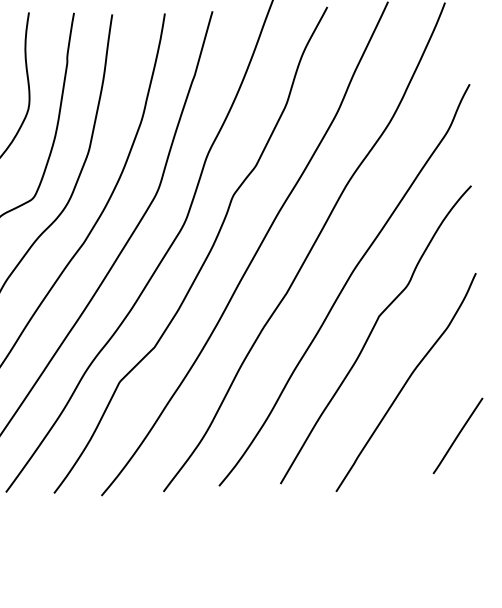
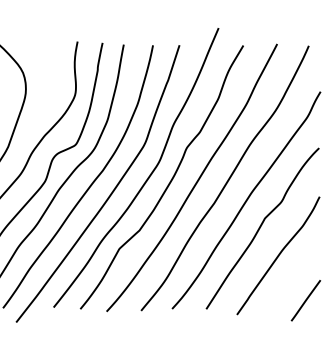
line: (457, 435) -> (305, 300), moved

